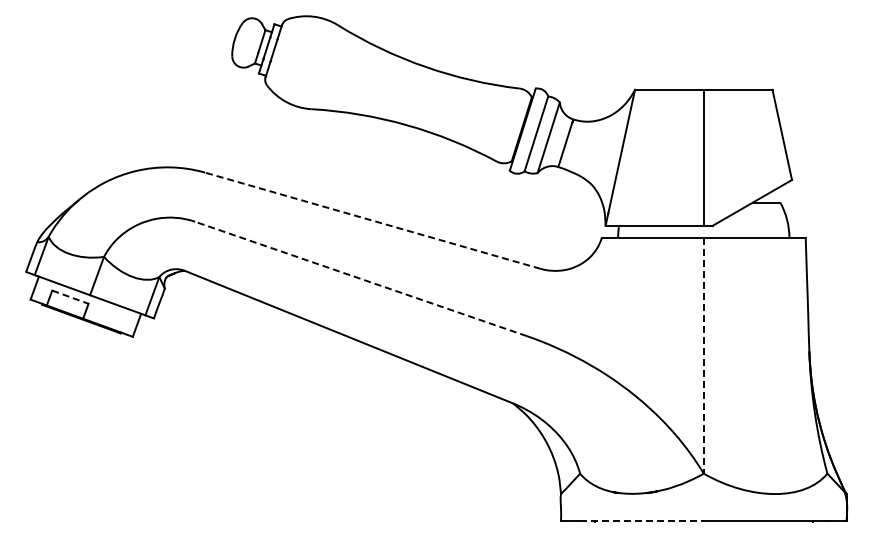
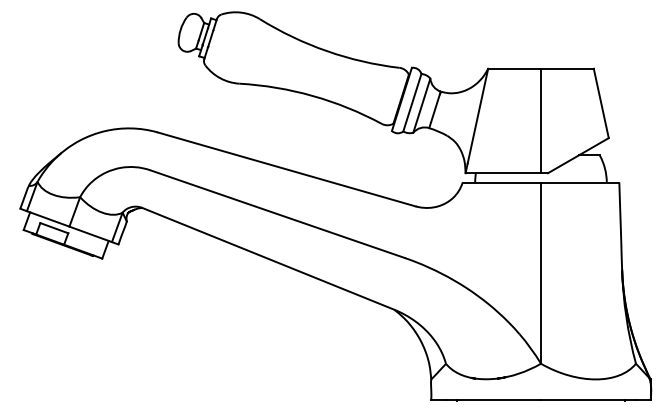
line: (372, 220) -> (286, 169), dashed -> solid
line: (360, 278) -> (277, 213), dashed -> solid
line: (70, 297) -> (54, 228), dashed -> solid
line: (703, 355) -> (540, 272), dashed -> solid
line: (641, 521) -> (493, 400), dashed -> solid

